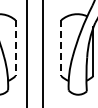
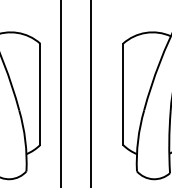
line: (15, 48) -> (39, 94), dashed -> solid
line: (61, 48) -> (123, 94), dashed -> solid

